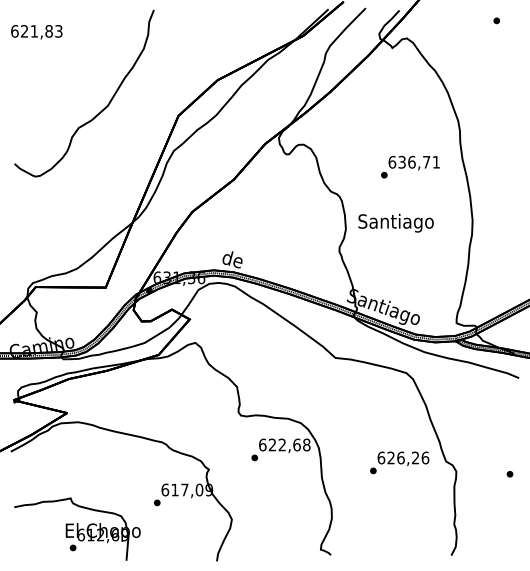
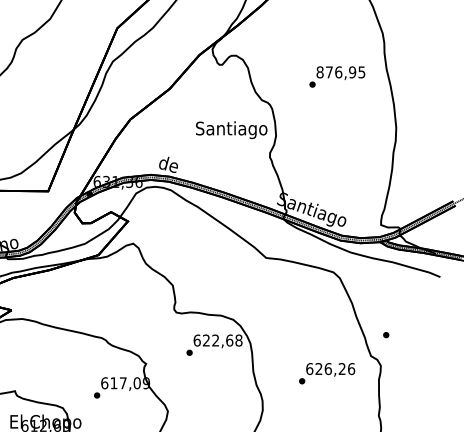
text: (413, 161) -> (340, 71), 636,71 -> 876,95
text: (395, 222) -> (231, 129), moved
text: (399, 462) -> (326, 373), moved
part: (509, 474) -> (385, 335), moved

